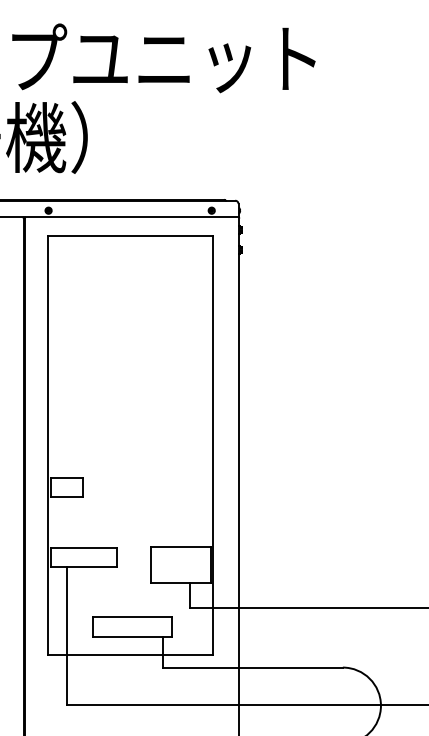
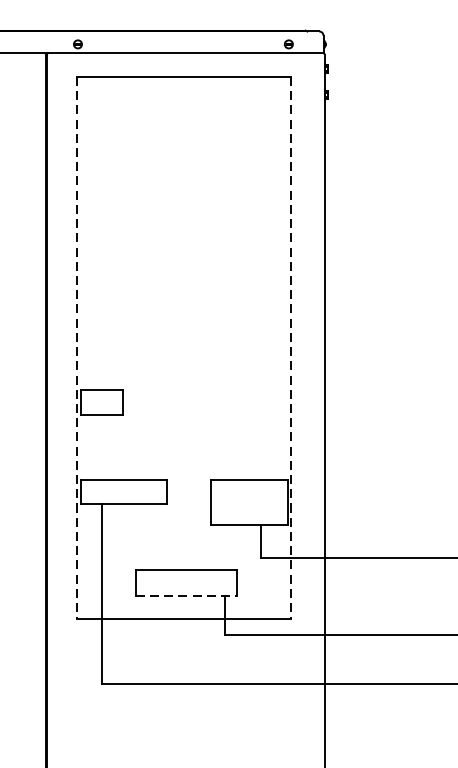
line: (47, 445) -> (76, 347), solid -> dashed
line: (213, 445) -> (291, 347), solid -> dashed
line: (133, 637) -> (187, 596), solid -> dashed

